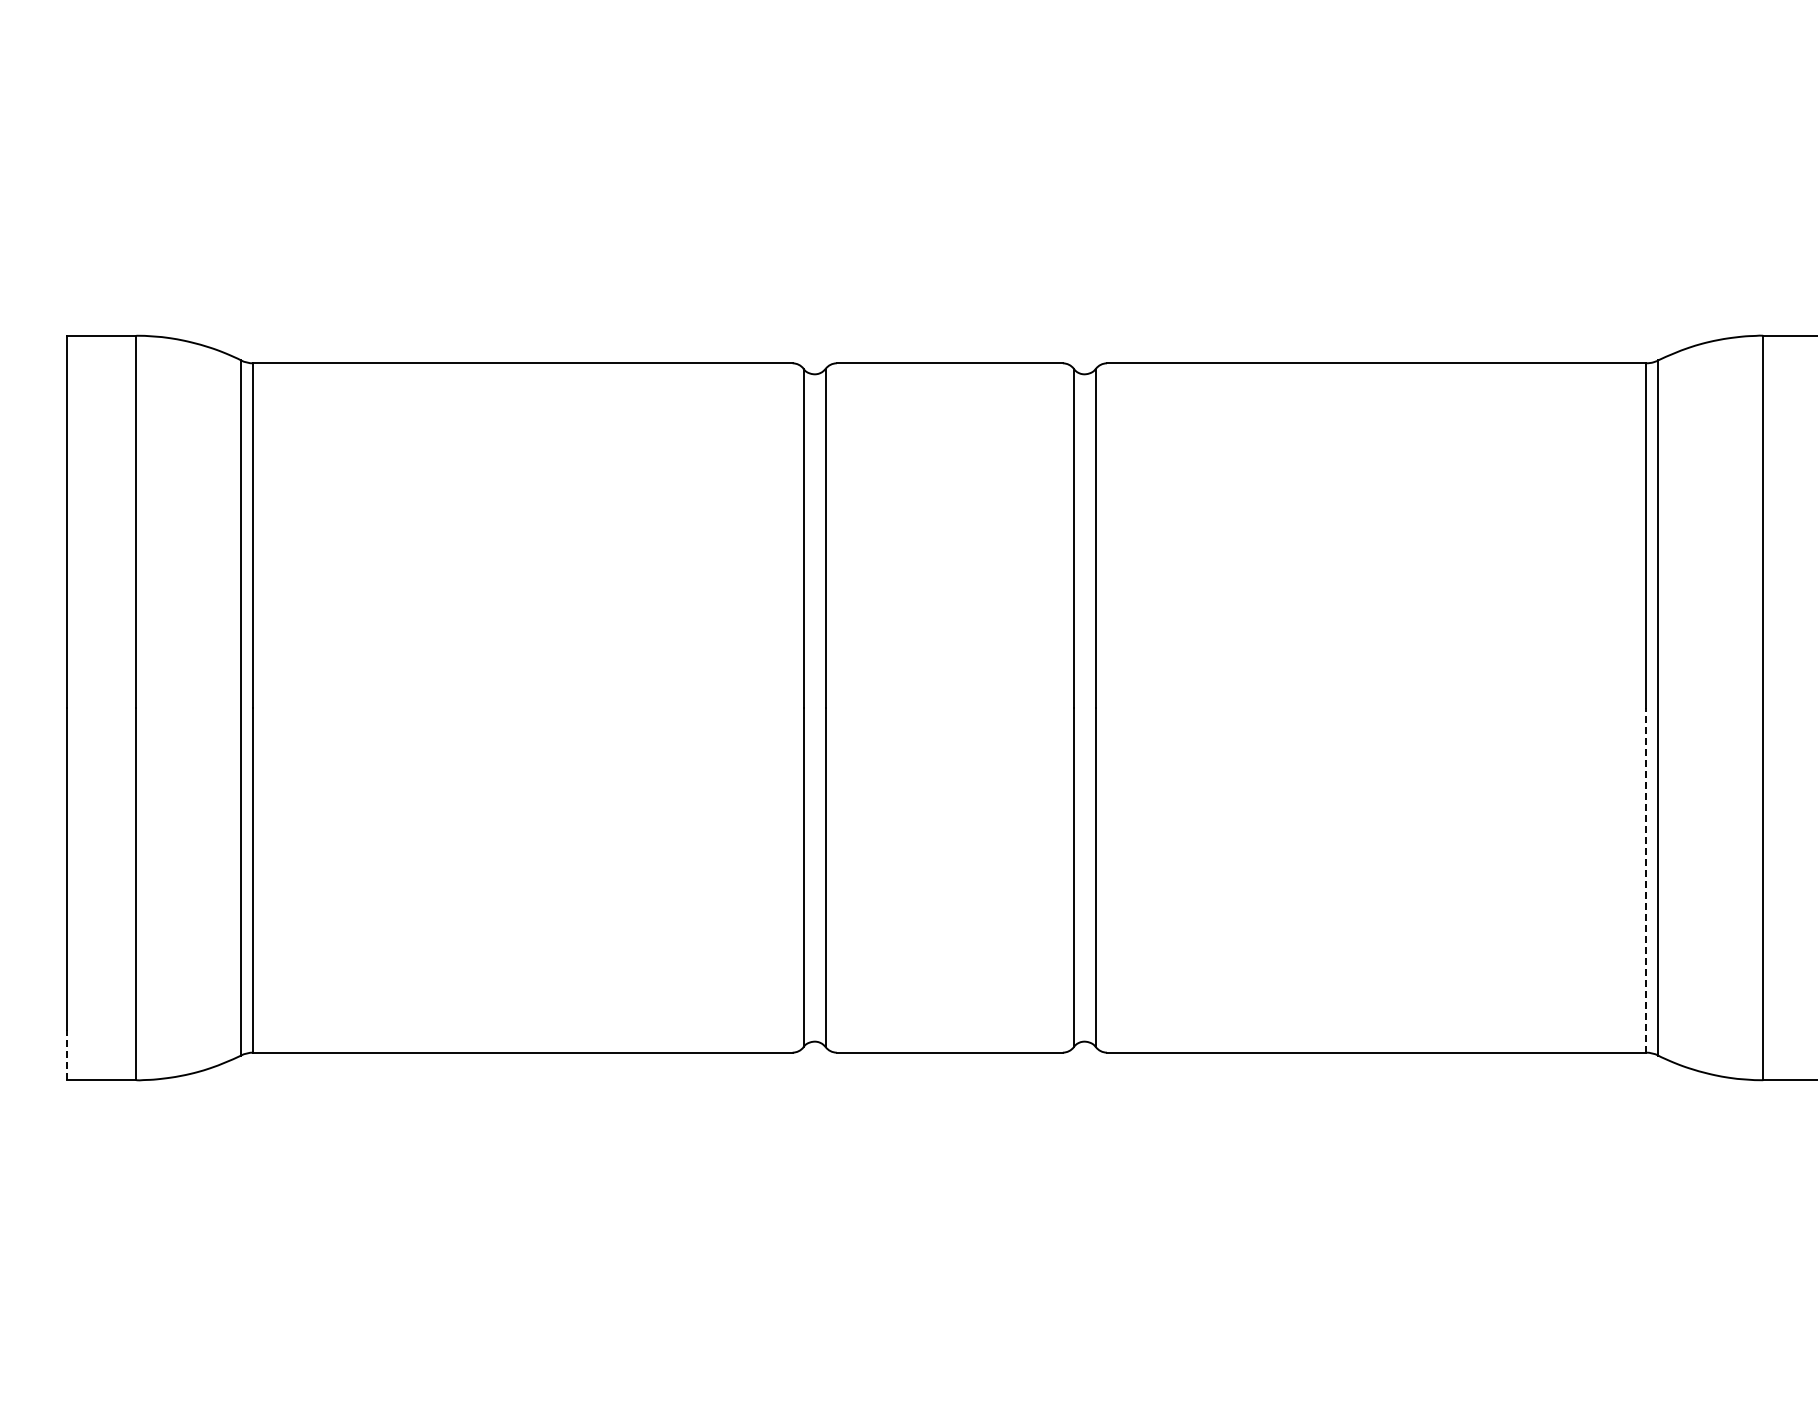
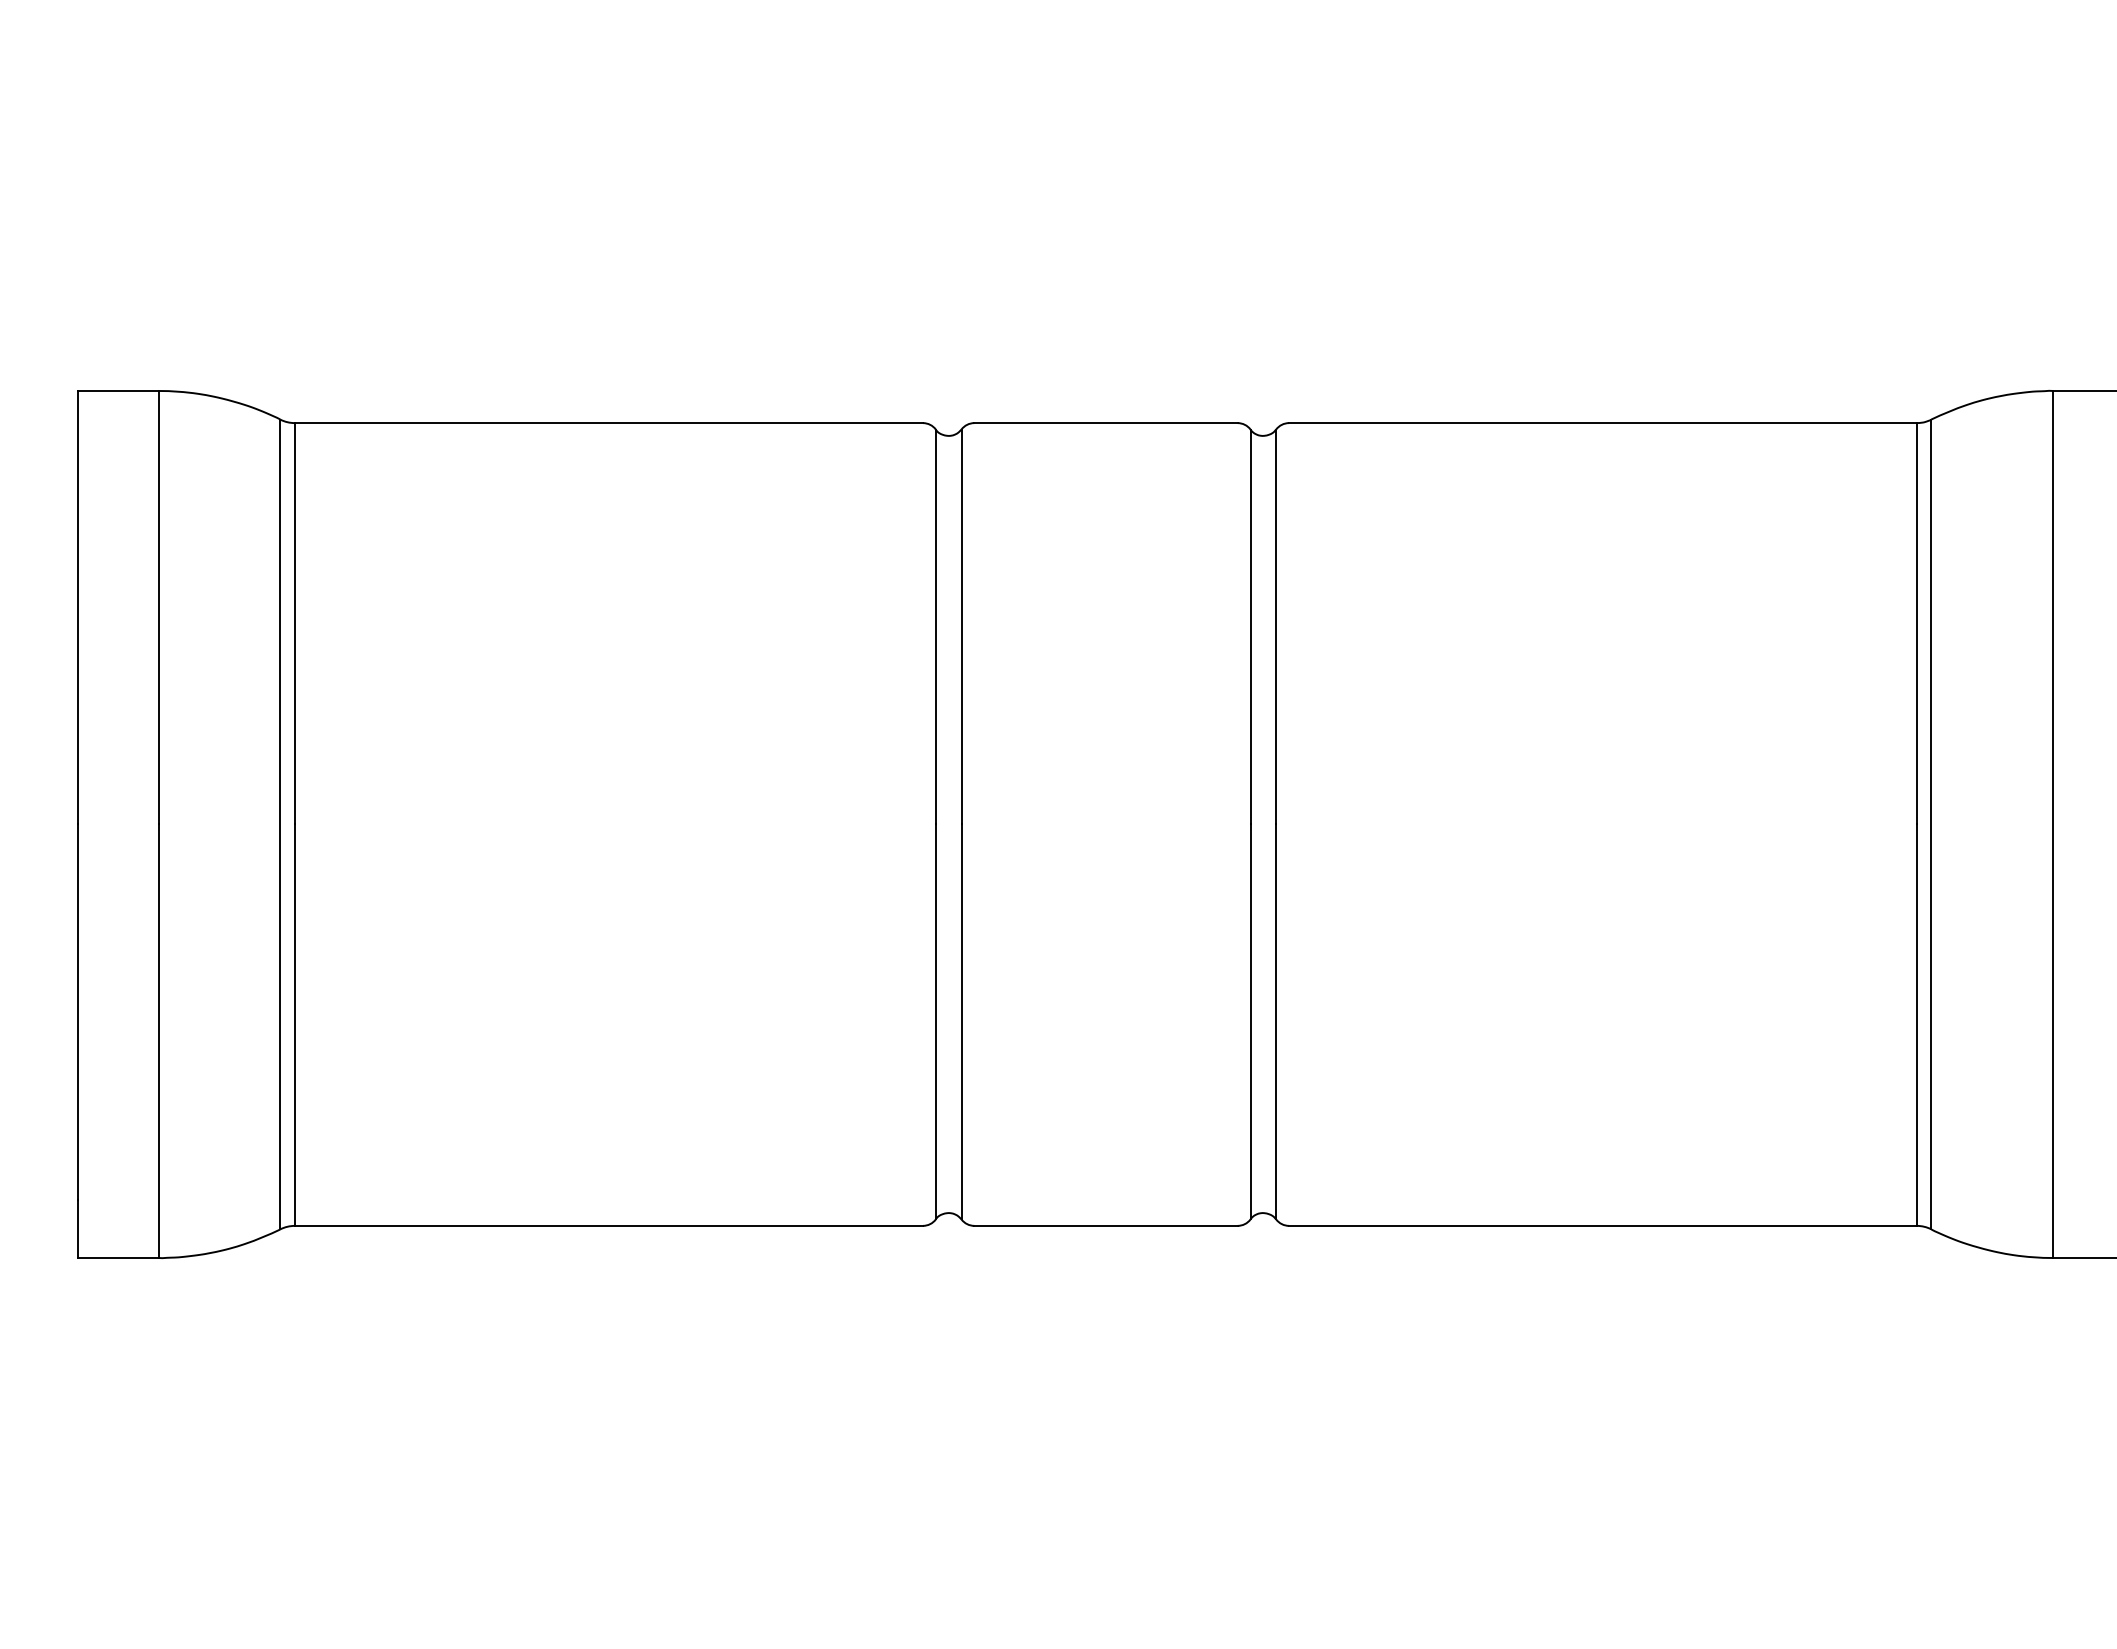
line: (1646, 879) -> (1917, 1024), dashed -> solid
line: (67, 1055) -> (78, 1229), dashed -> solid

